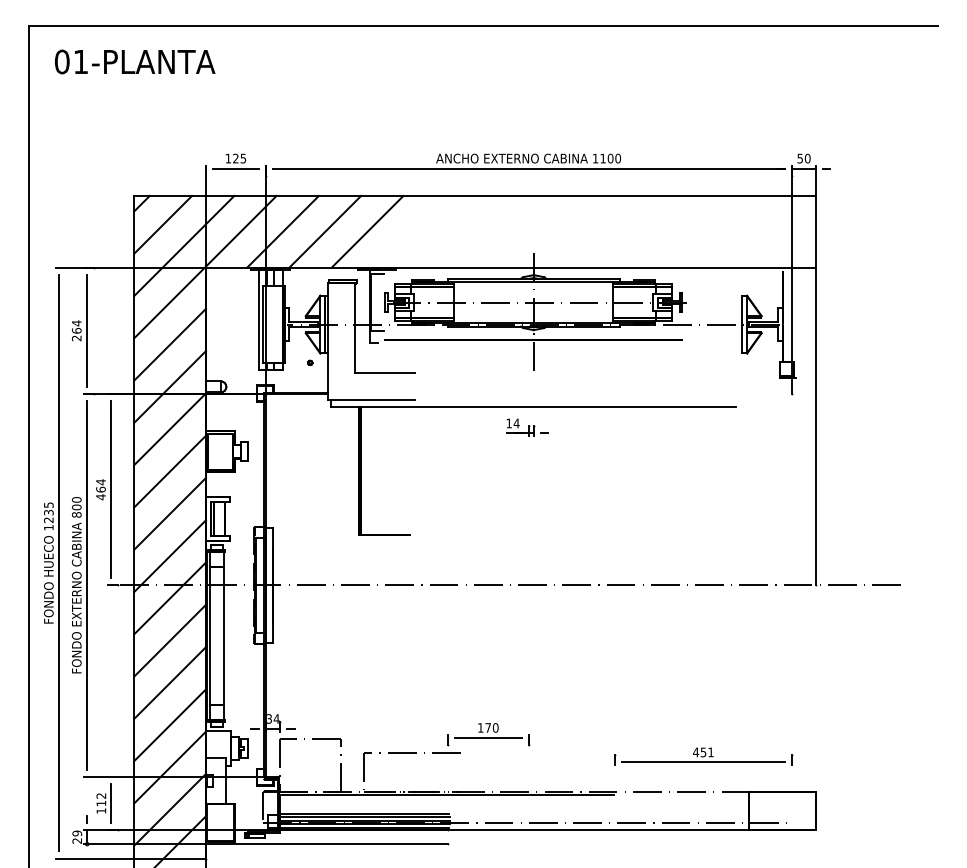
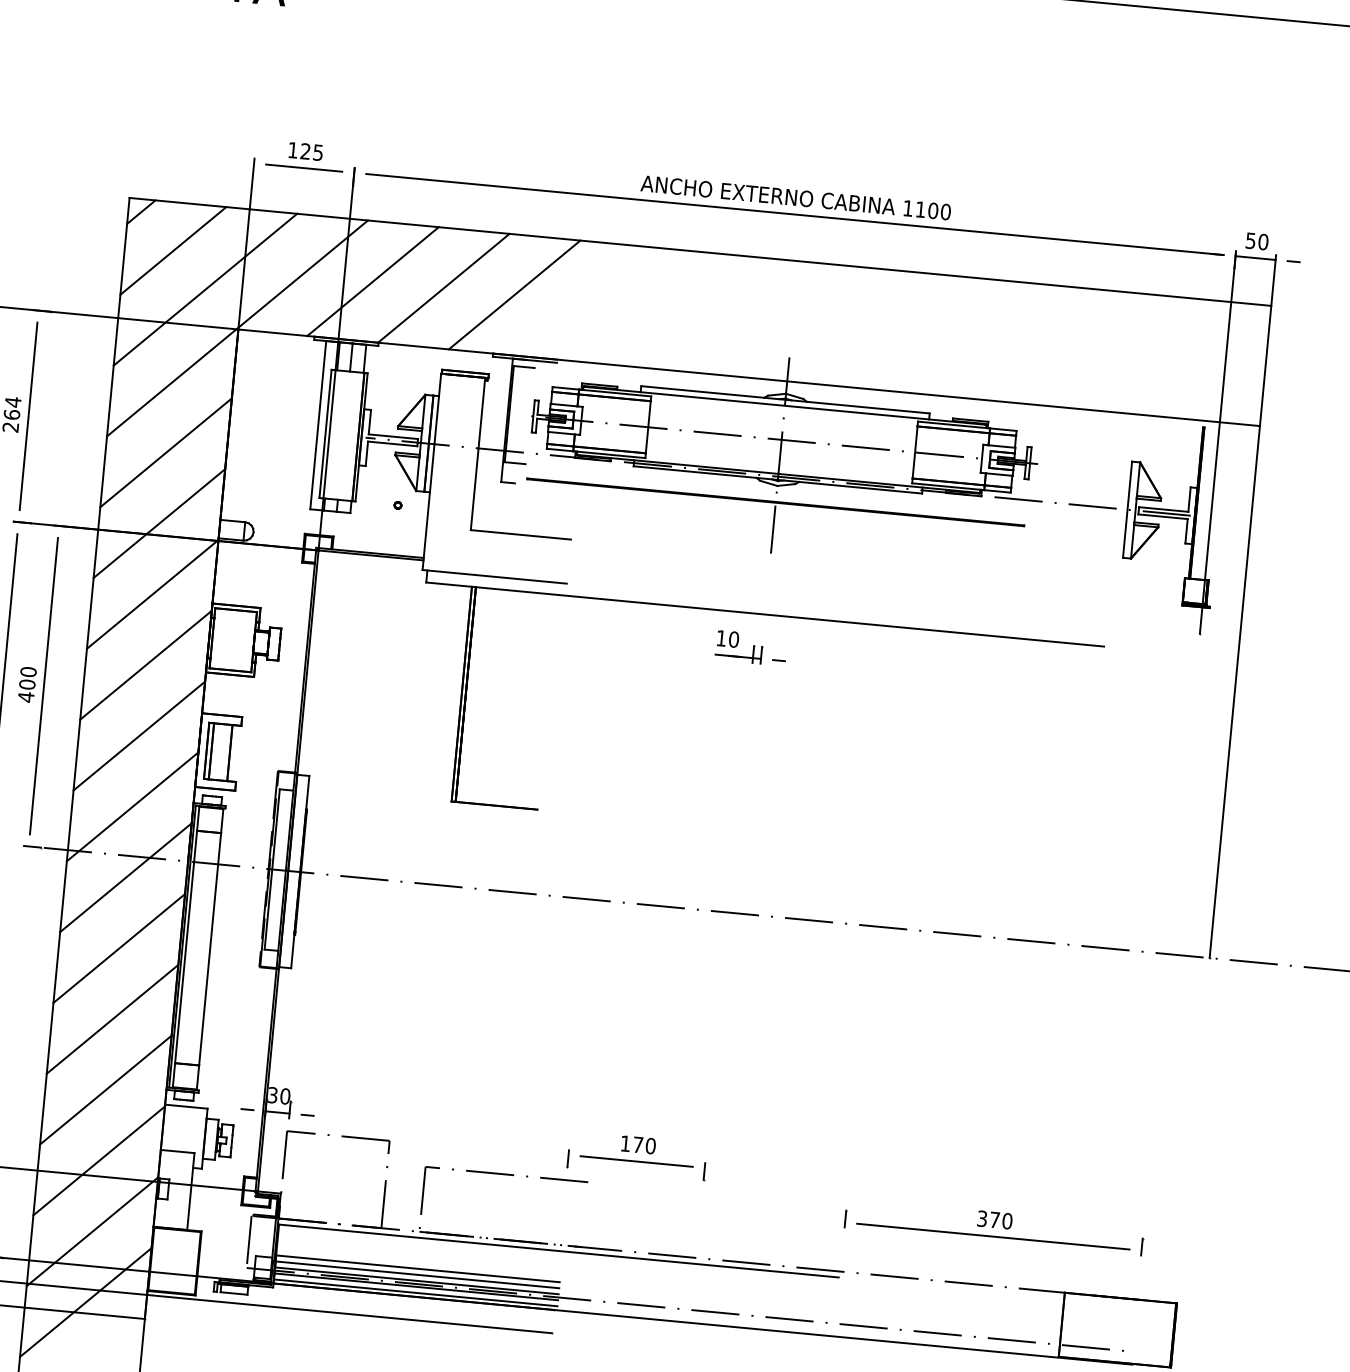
text: (516, 423) -> (733, 639), 14 -> 10
text: (100, 485) -> (27, 677), 464 -> 400
text: (276, 718) -> (285, 1095), 34 -> 30
text: (702, 752) -> (993, 1219), 451 -> 370

